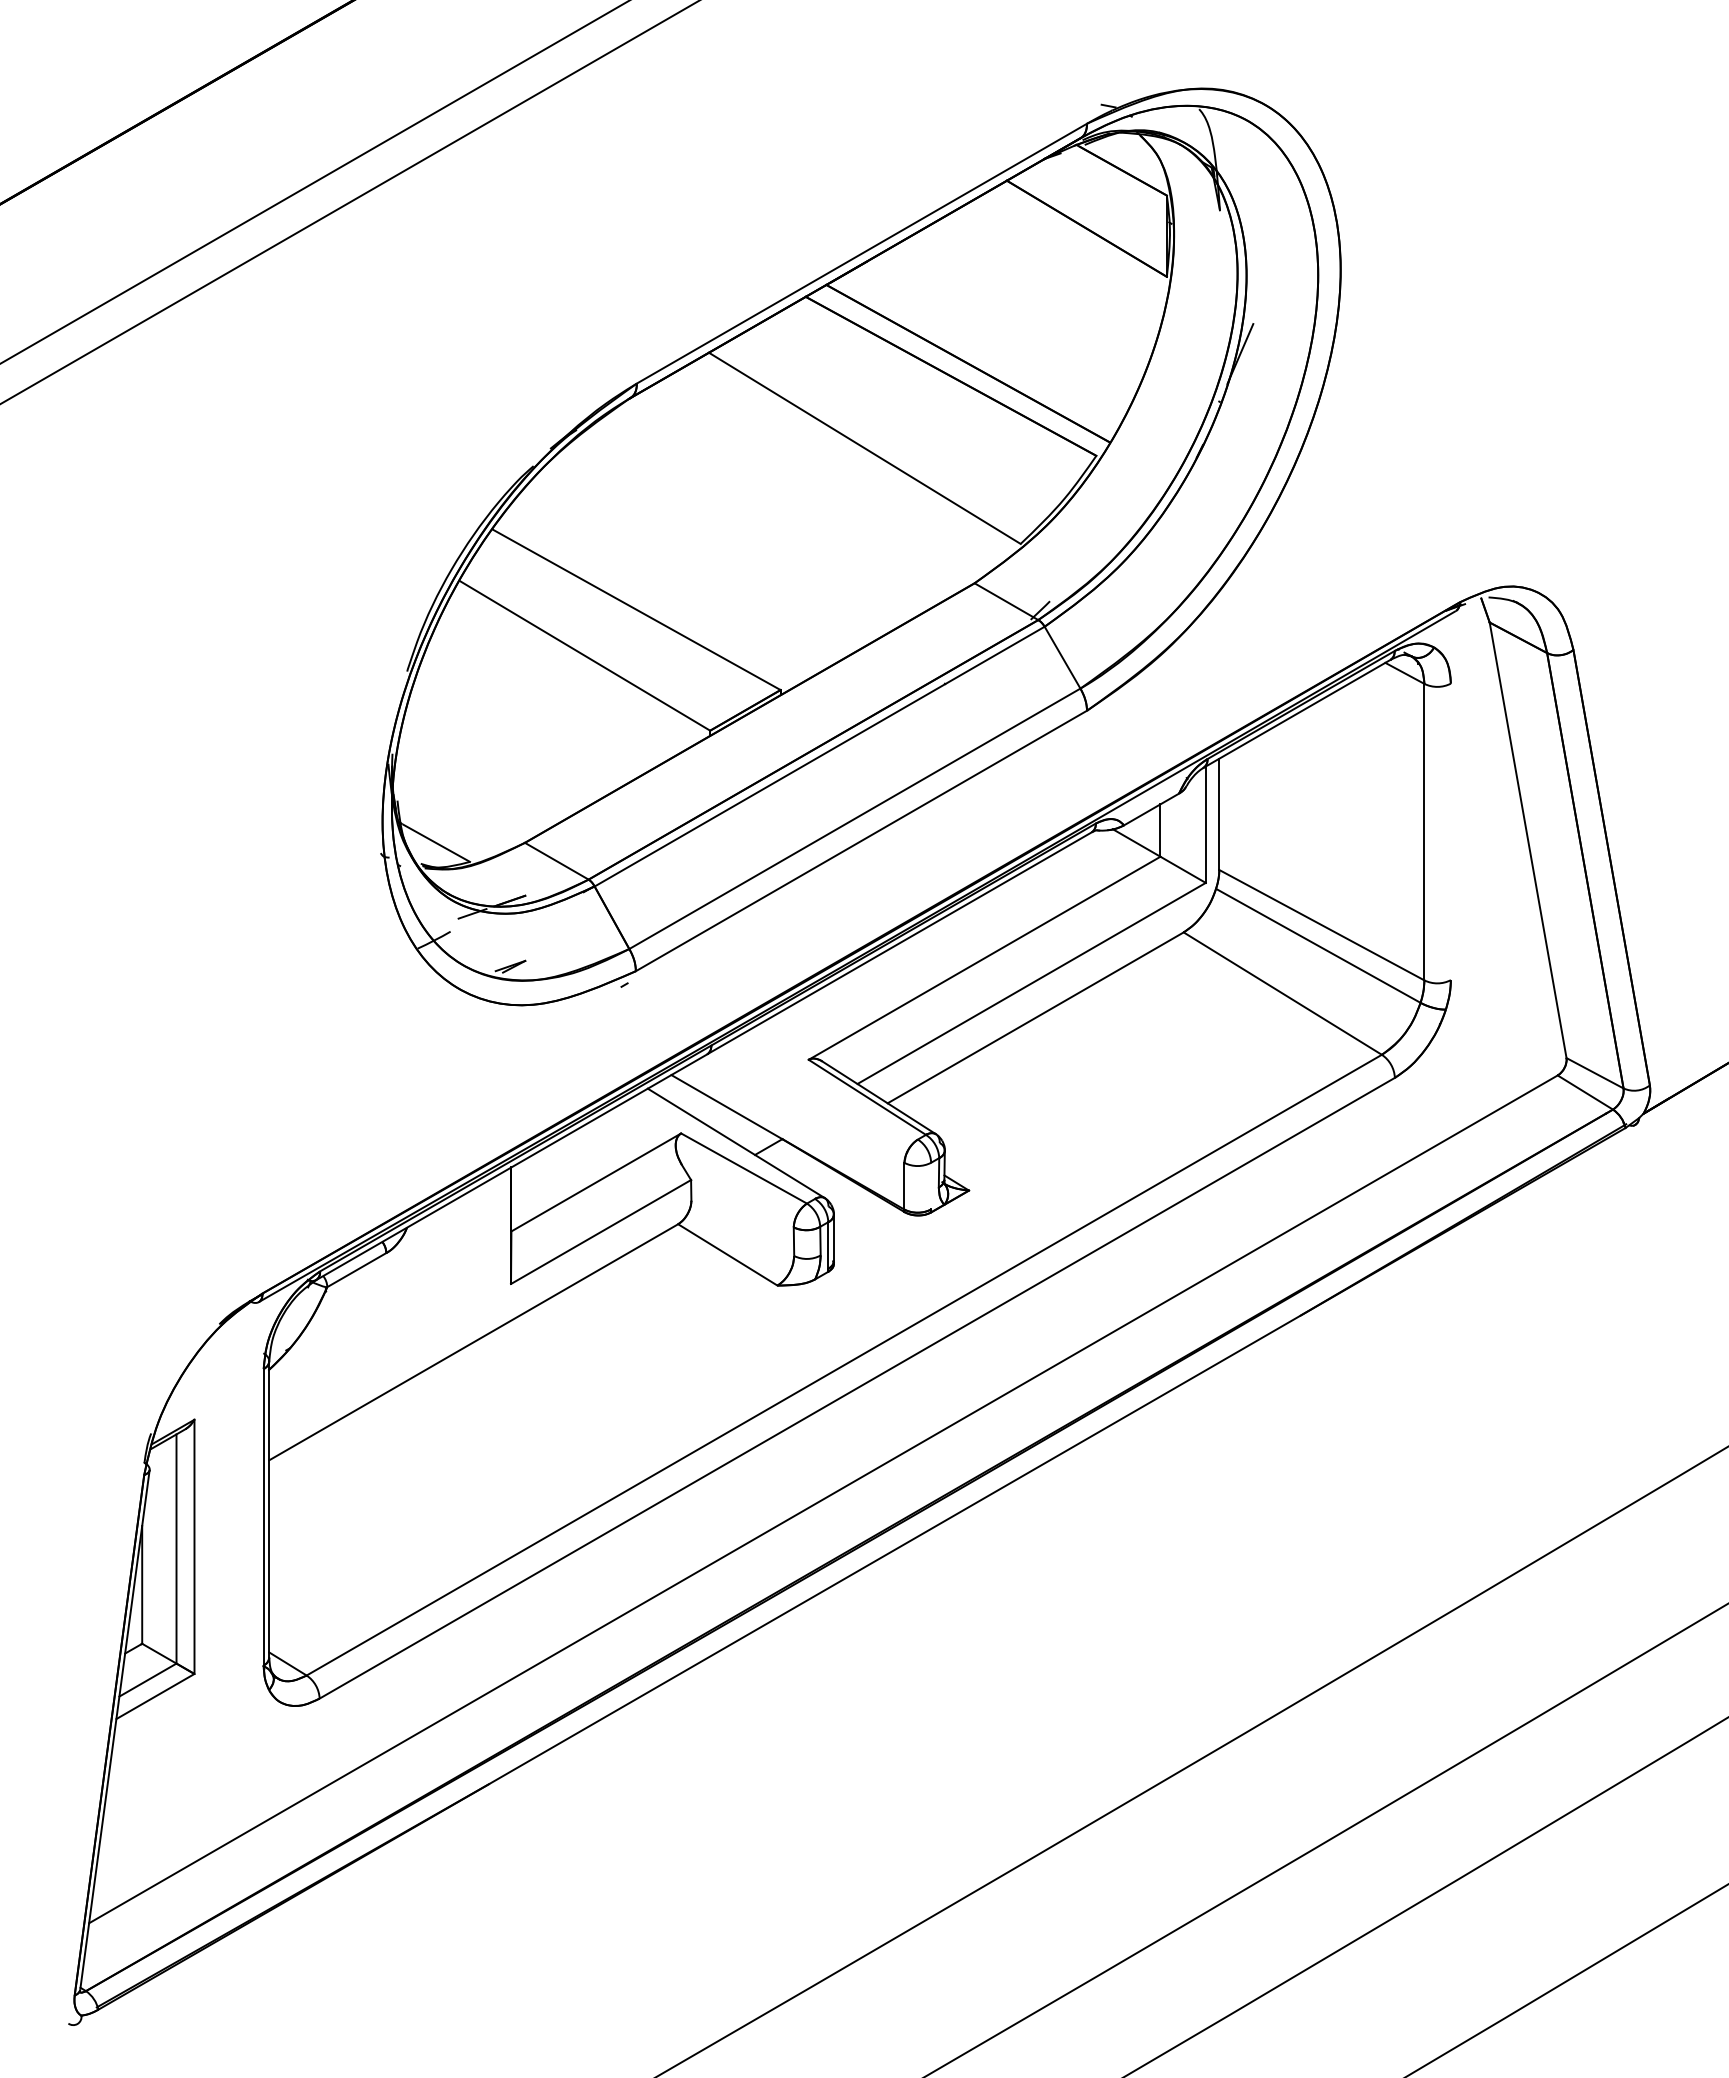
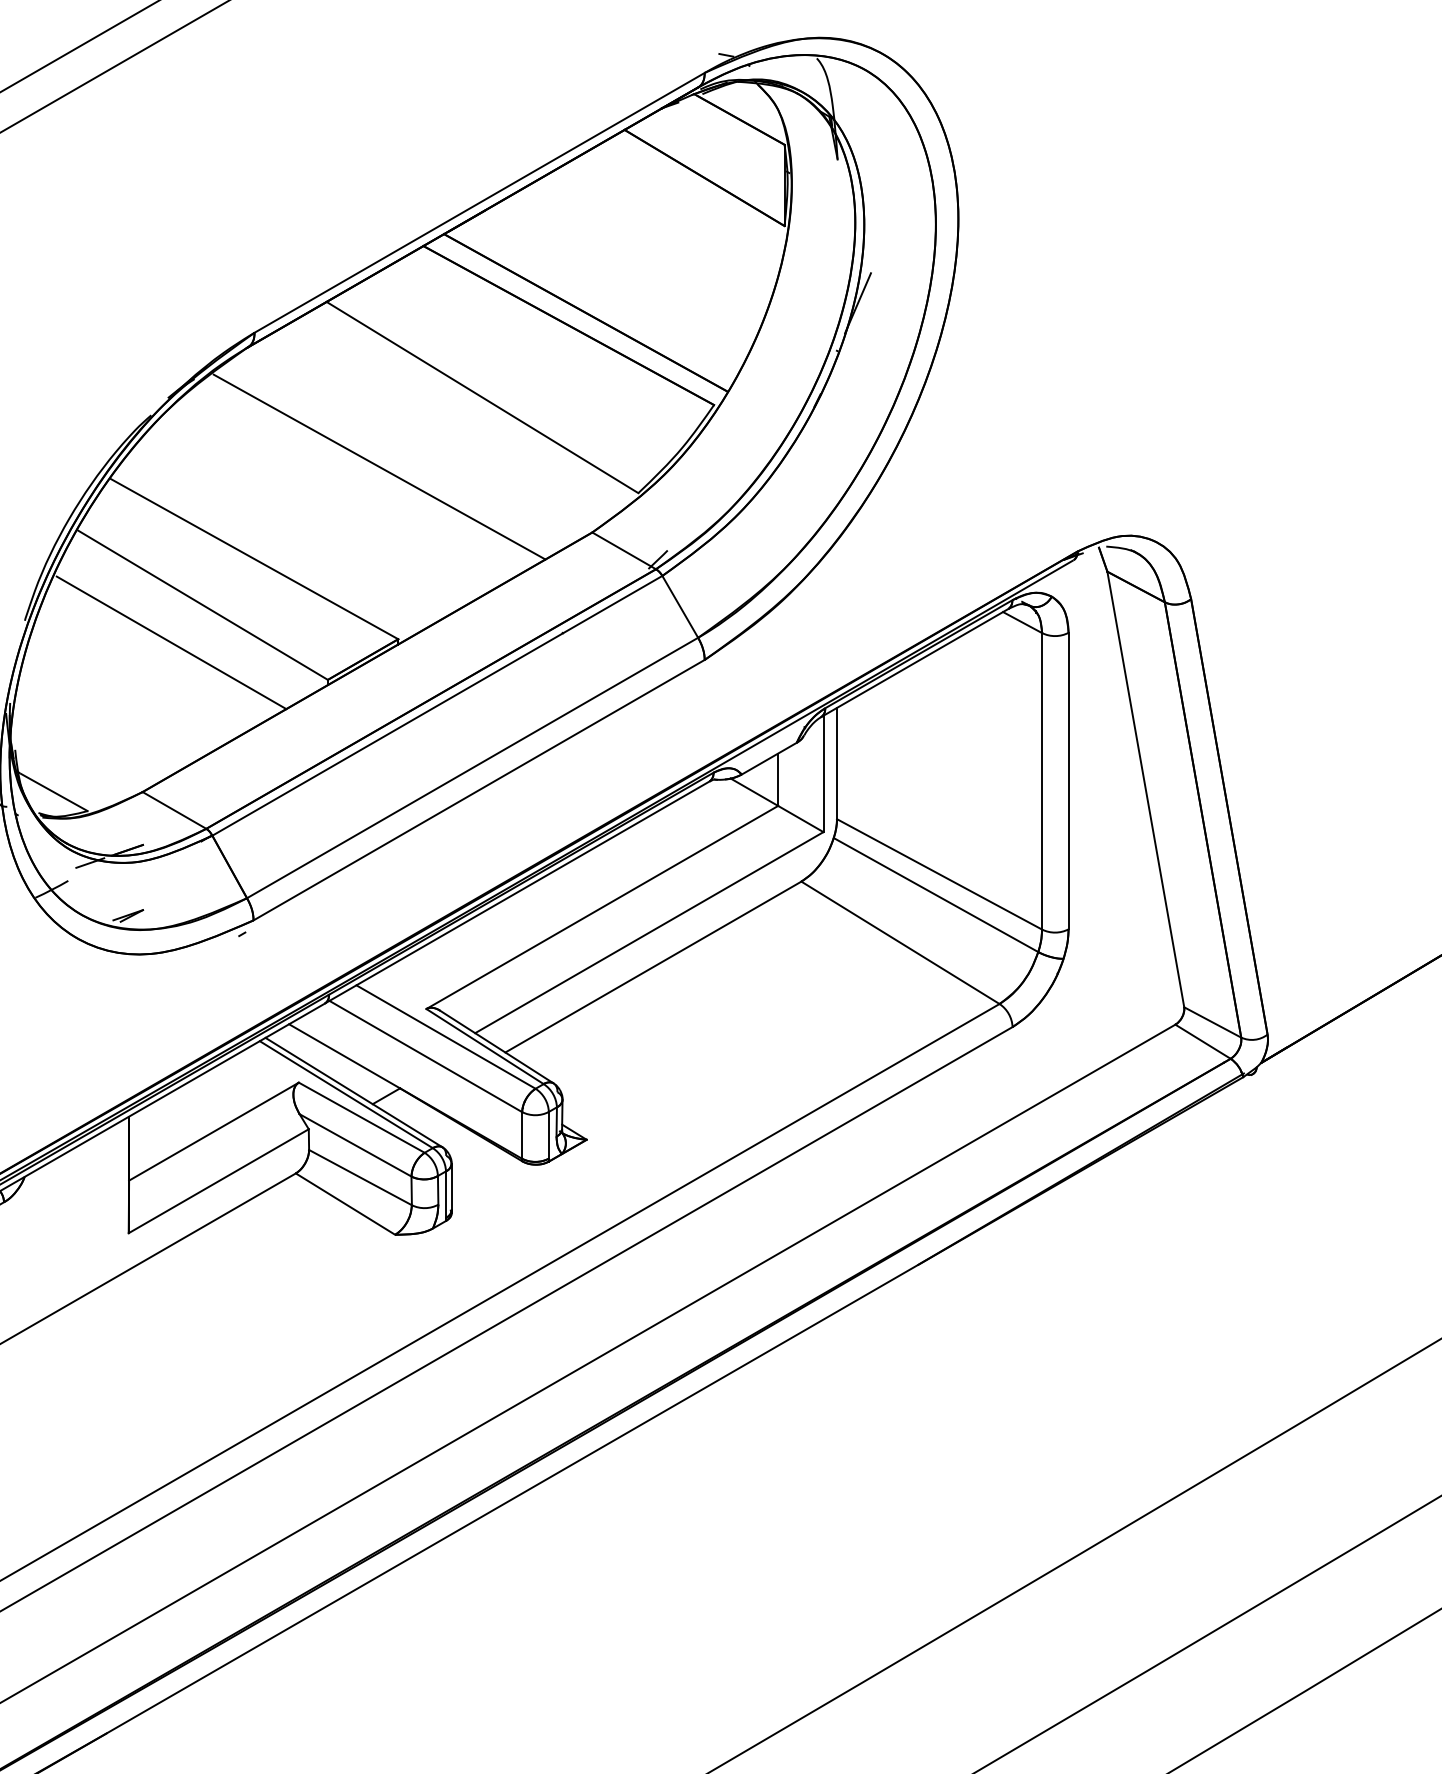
line: (761, 517) -> (379, 466), added
line: (553, 693) -> (171, 642), added
line: (1450, 831) -> (1068, 780), added
line: (827, 1087) -> (445, 1036), added
line: (807, 1106) -> (425, 1055), added
line: (728, 1144) -> (346, 1093), added
line: (931, 1185) -> (549, 1134), added
line: (737, 1195) -> (355, 1144), added
line: (742, 1228) -> (360, 1177), added

